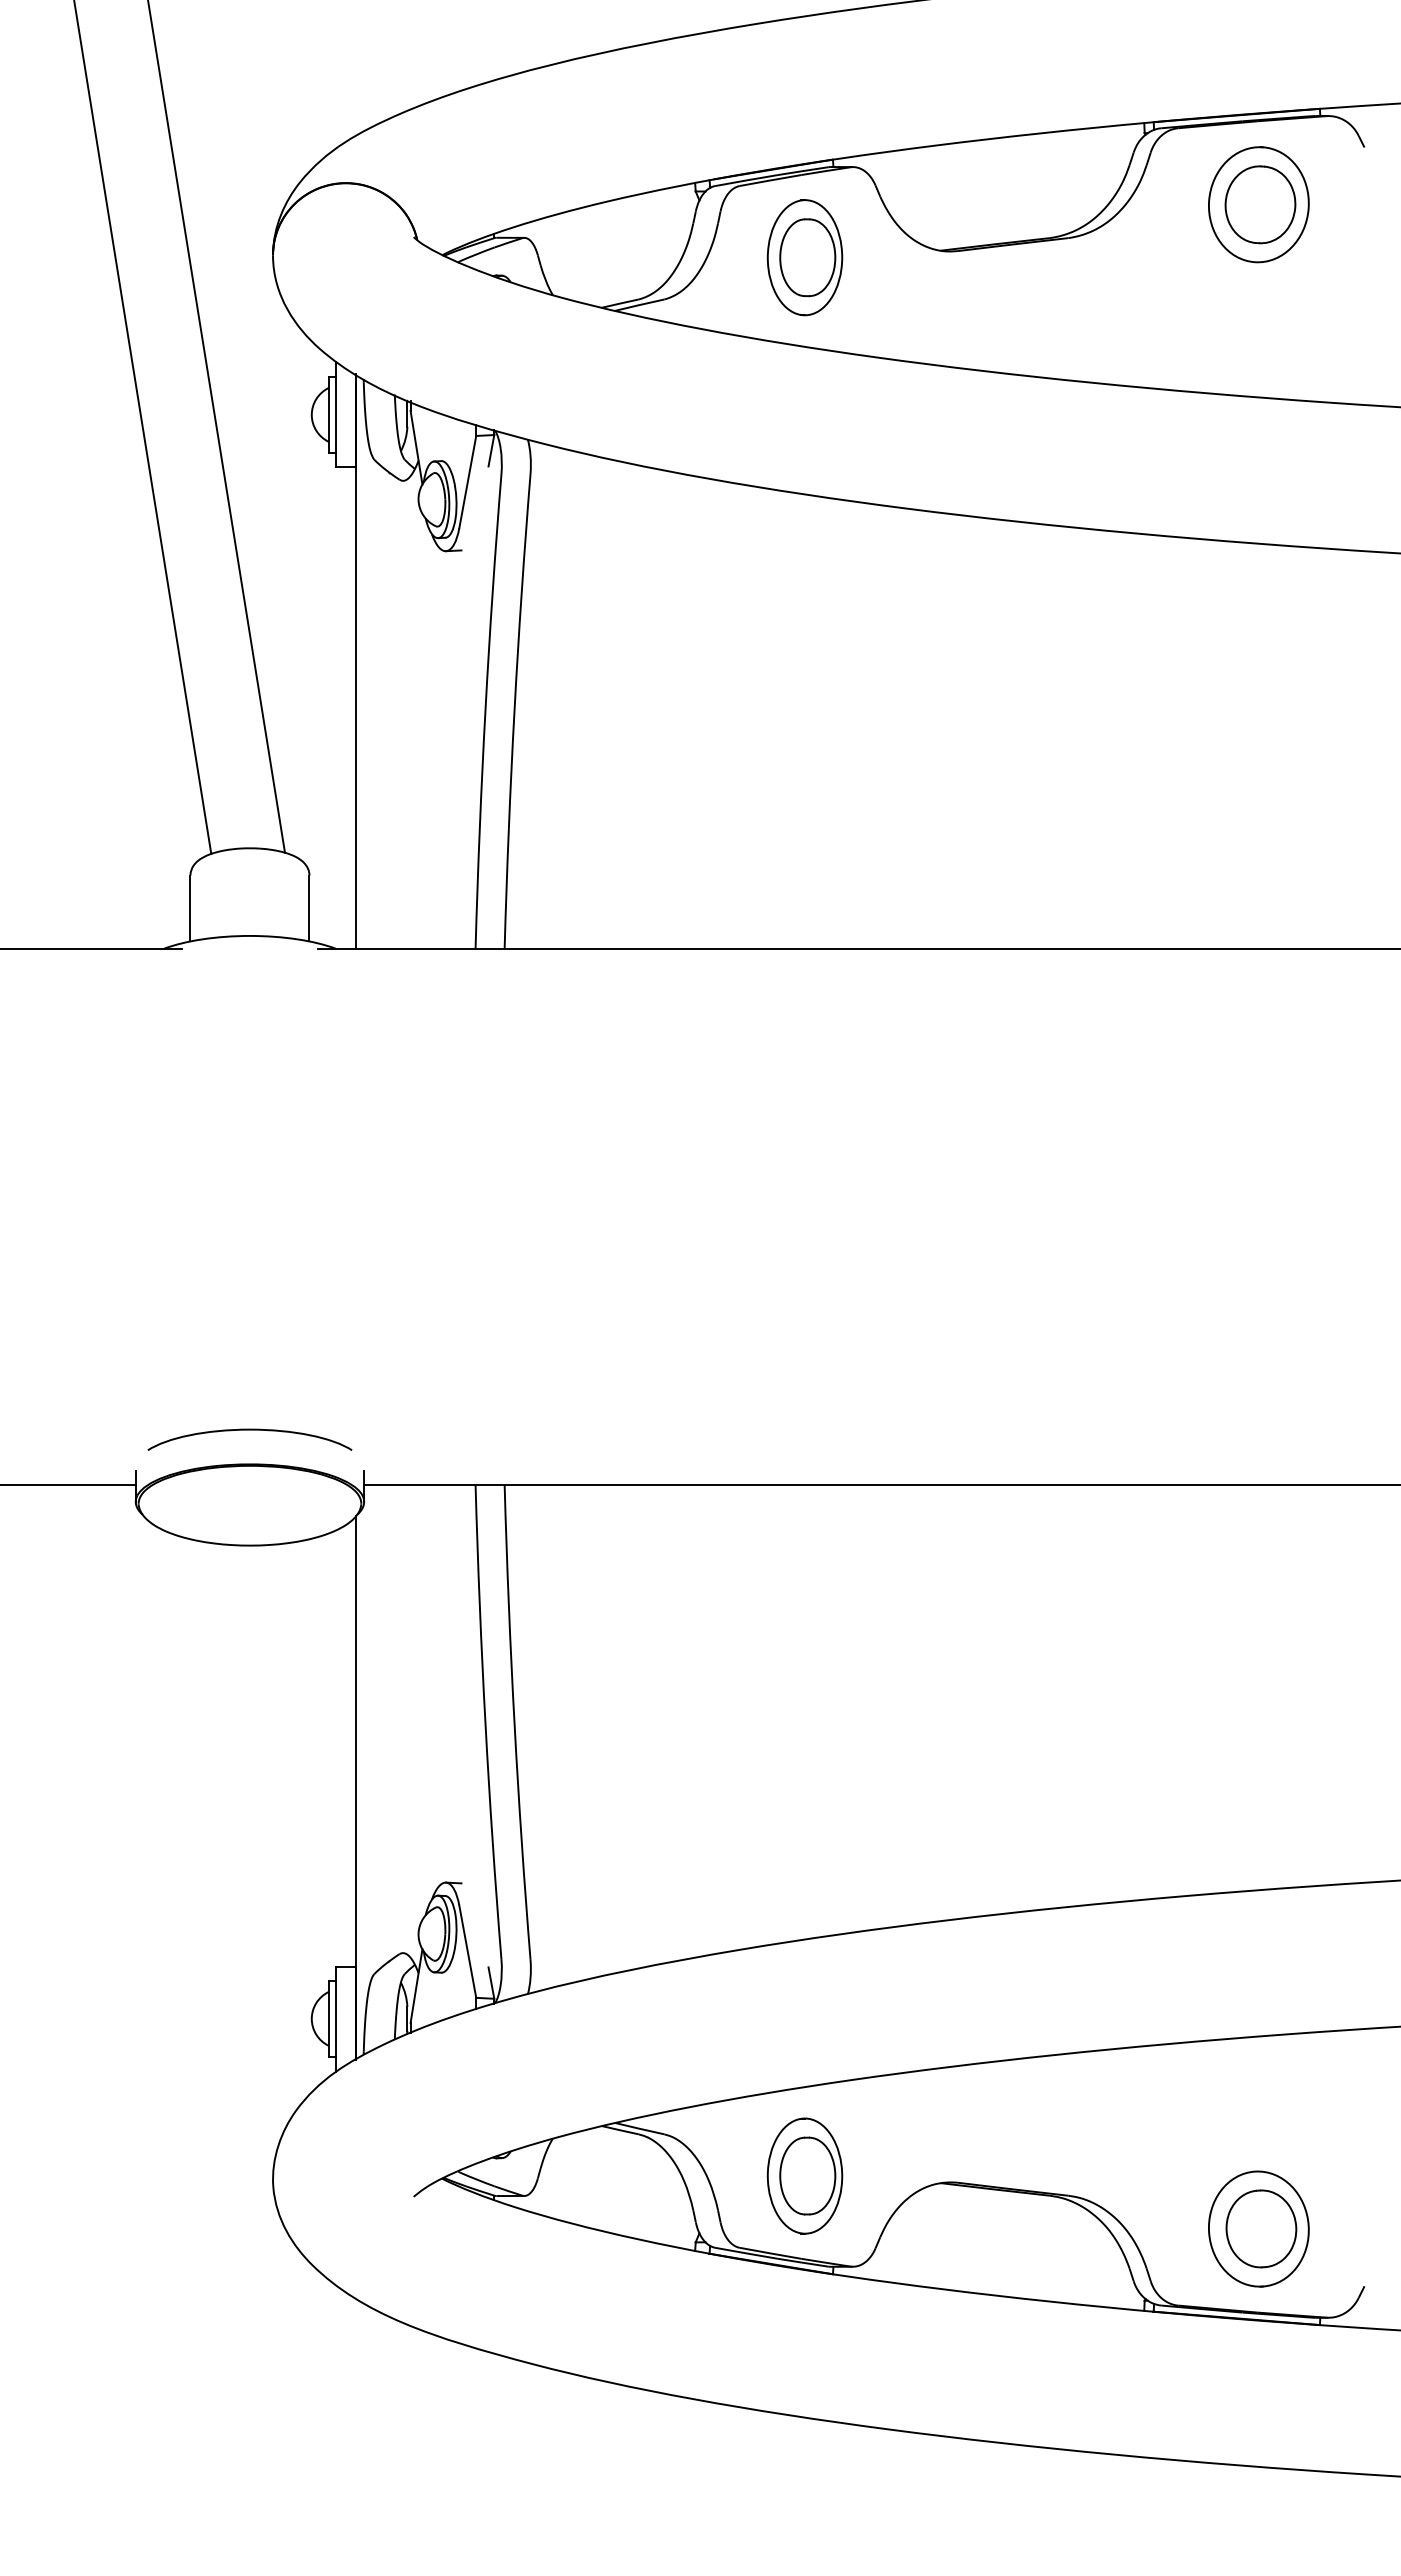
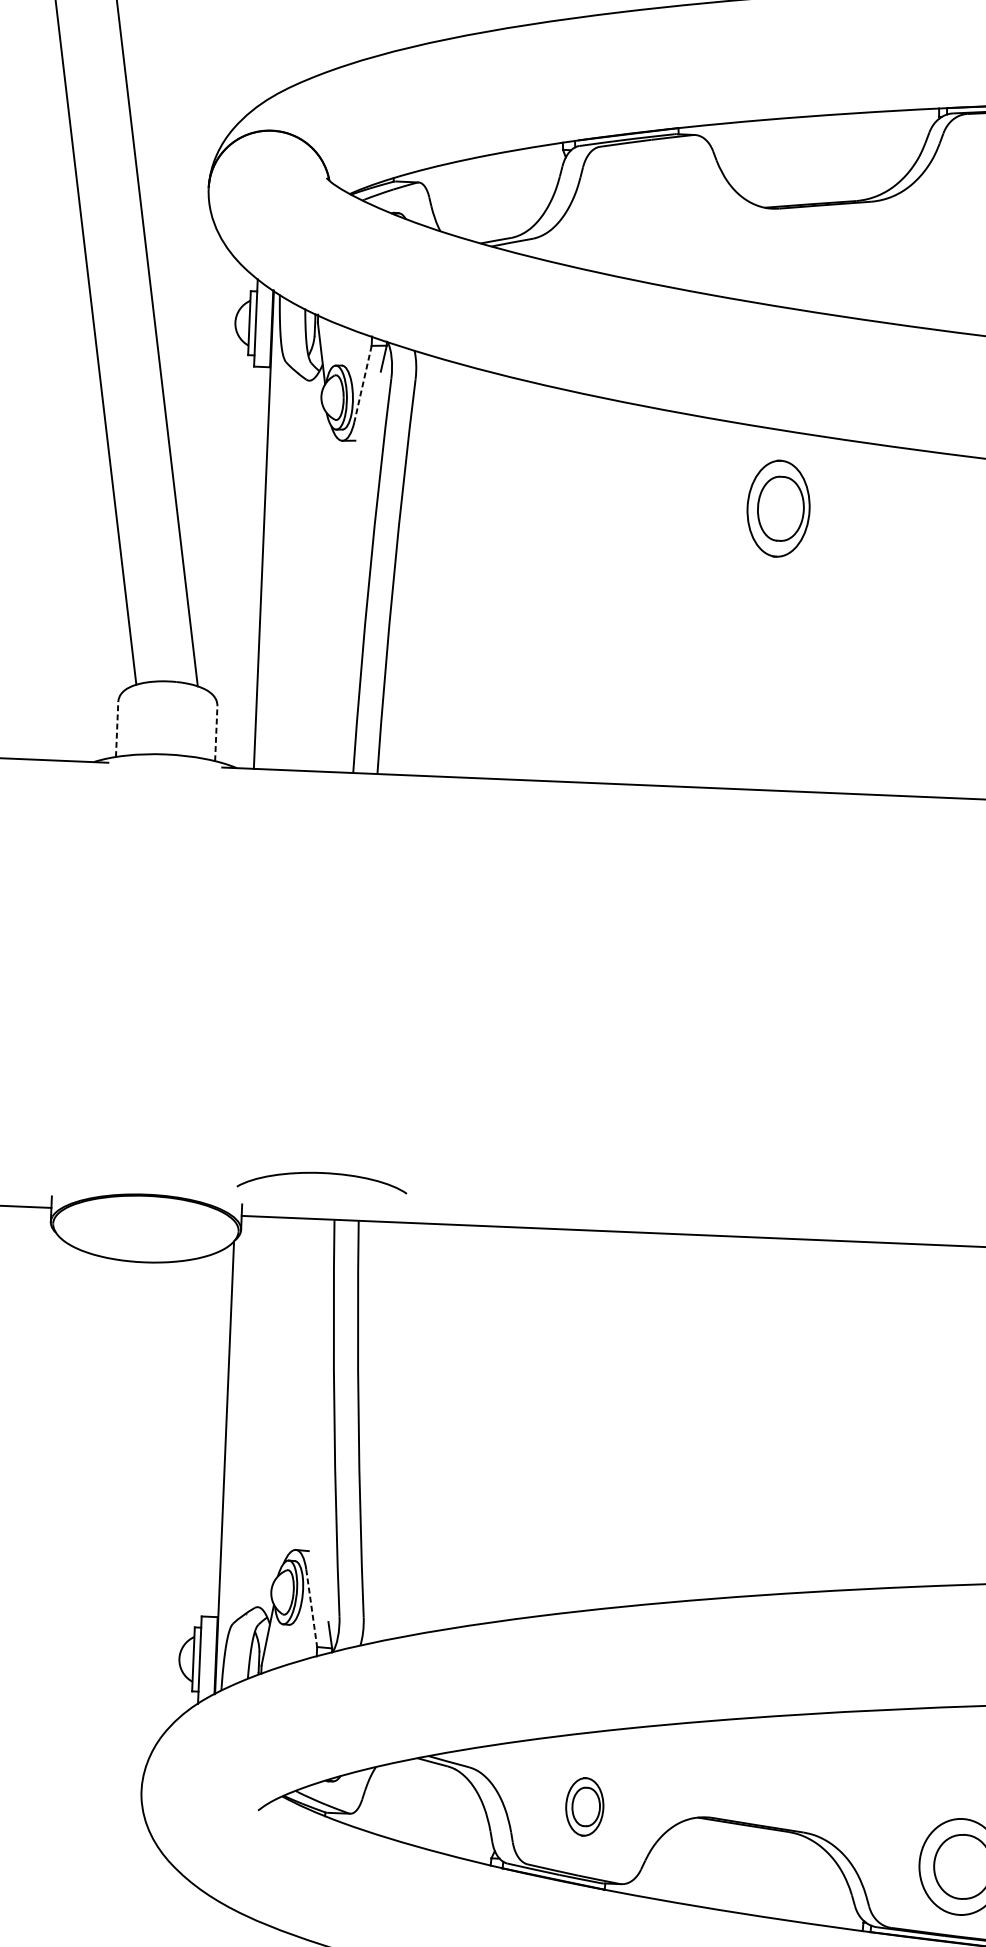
part: (804, 257) -> (778, 508), moved
line: (467, 482) -> (362, 384), solid -> dashed
line: (190, 908) -> (117, 729), solid -> dashed
line: (309, 908) -> (216, 733), solid -> dashed
curve: (249, 1430) -> (322, 1173), moved
line: (467, 1951) -> (311, 1608), solid -> dashed
part: (804, 2175) -> (584, 1806), size x0.6

